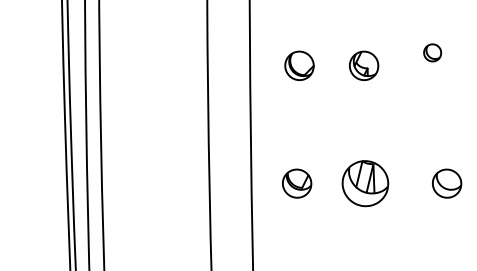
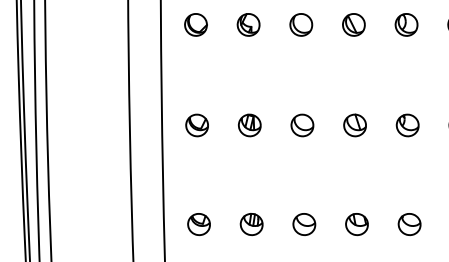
part: (432, 52) -> (301, 24), size x1.67
part: (298, 65) -> (195, 24), moved
part: (363, 65) -> (248, 24), moved
part: (365, 183) -> (249, 125), size x0.62
part: (447, 183) -> (302, 125), moved

